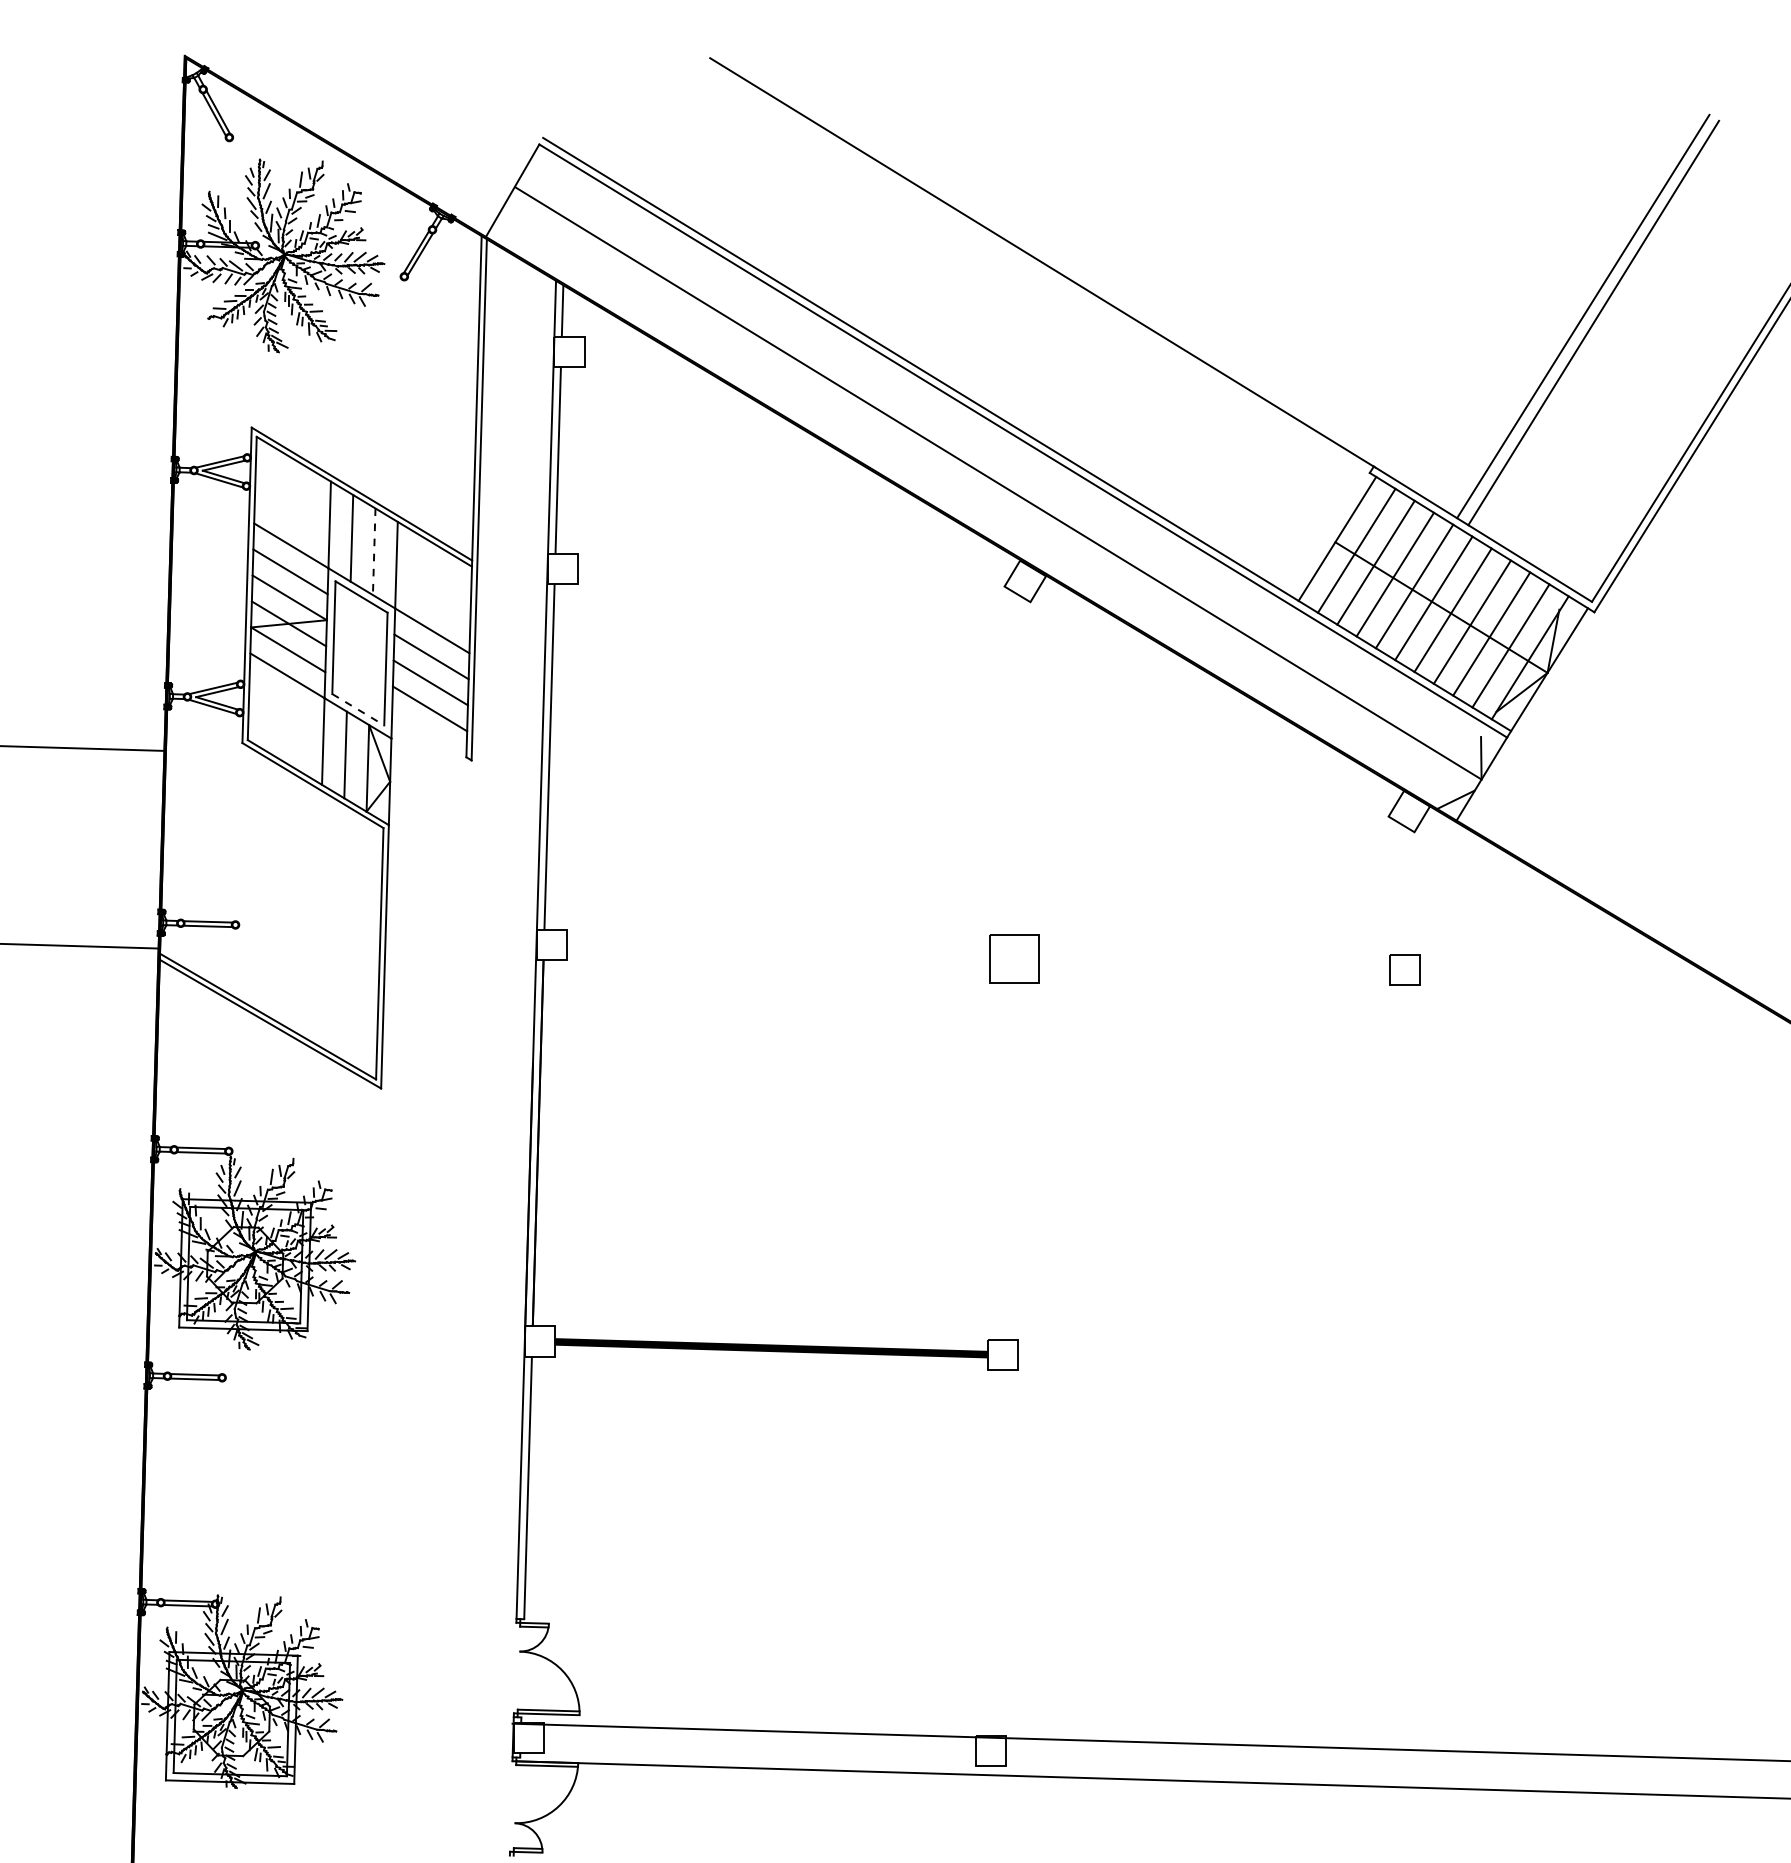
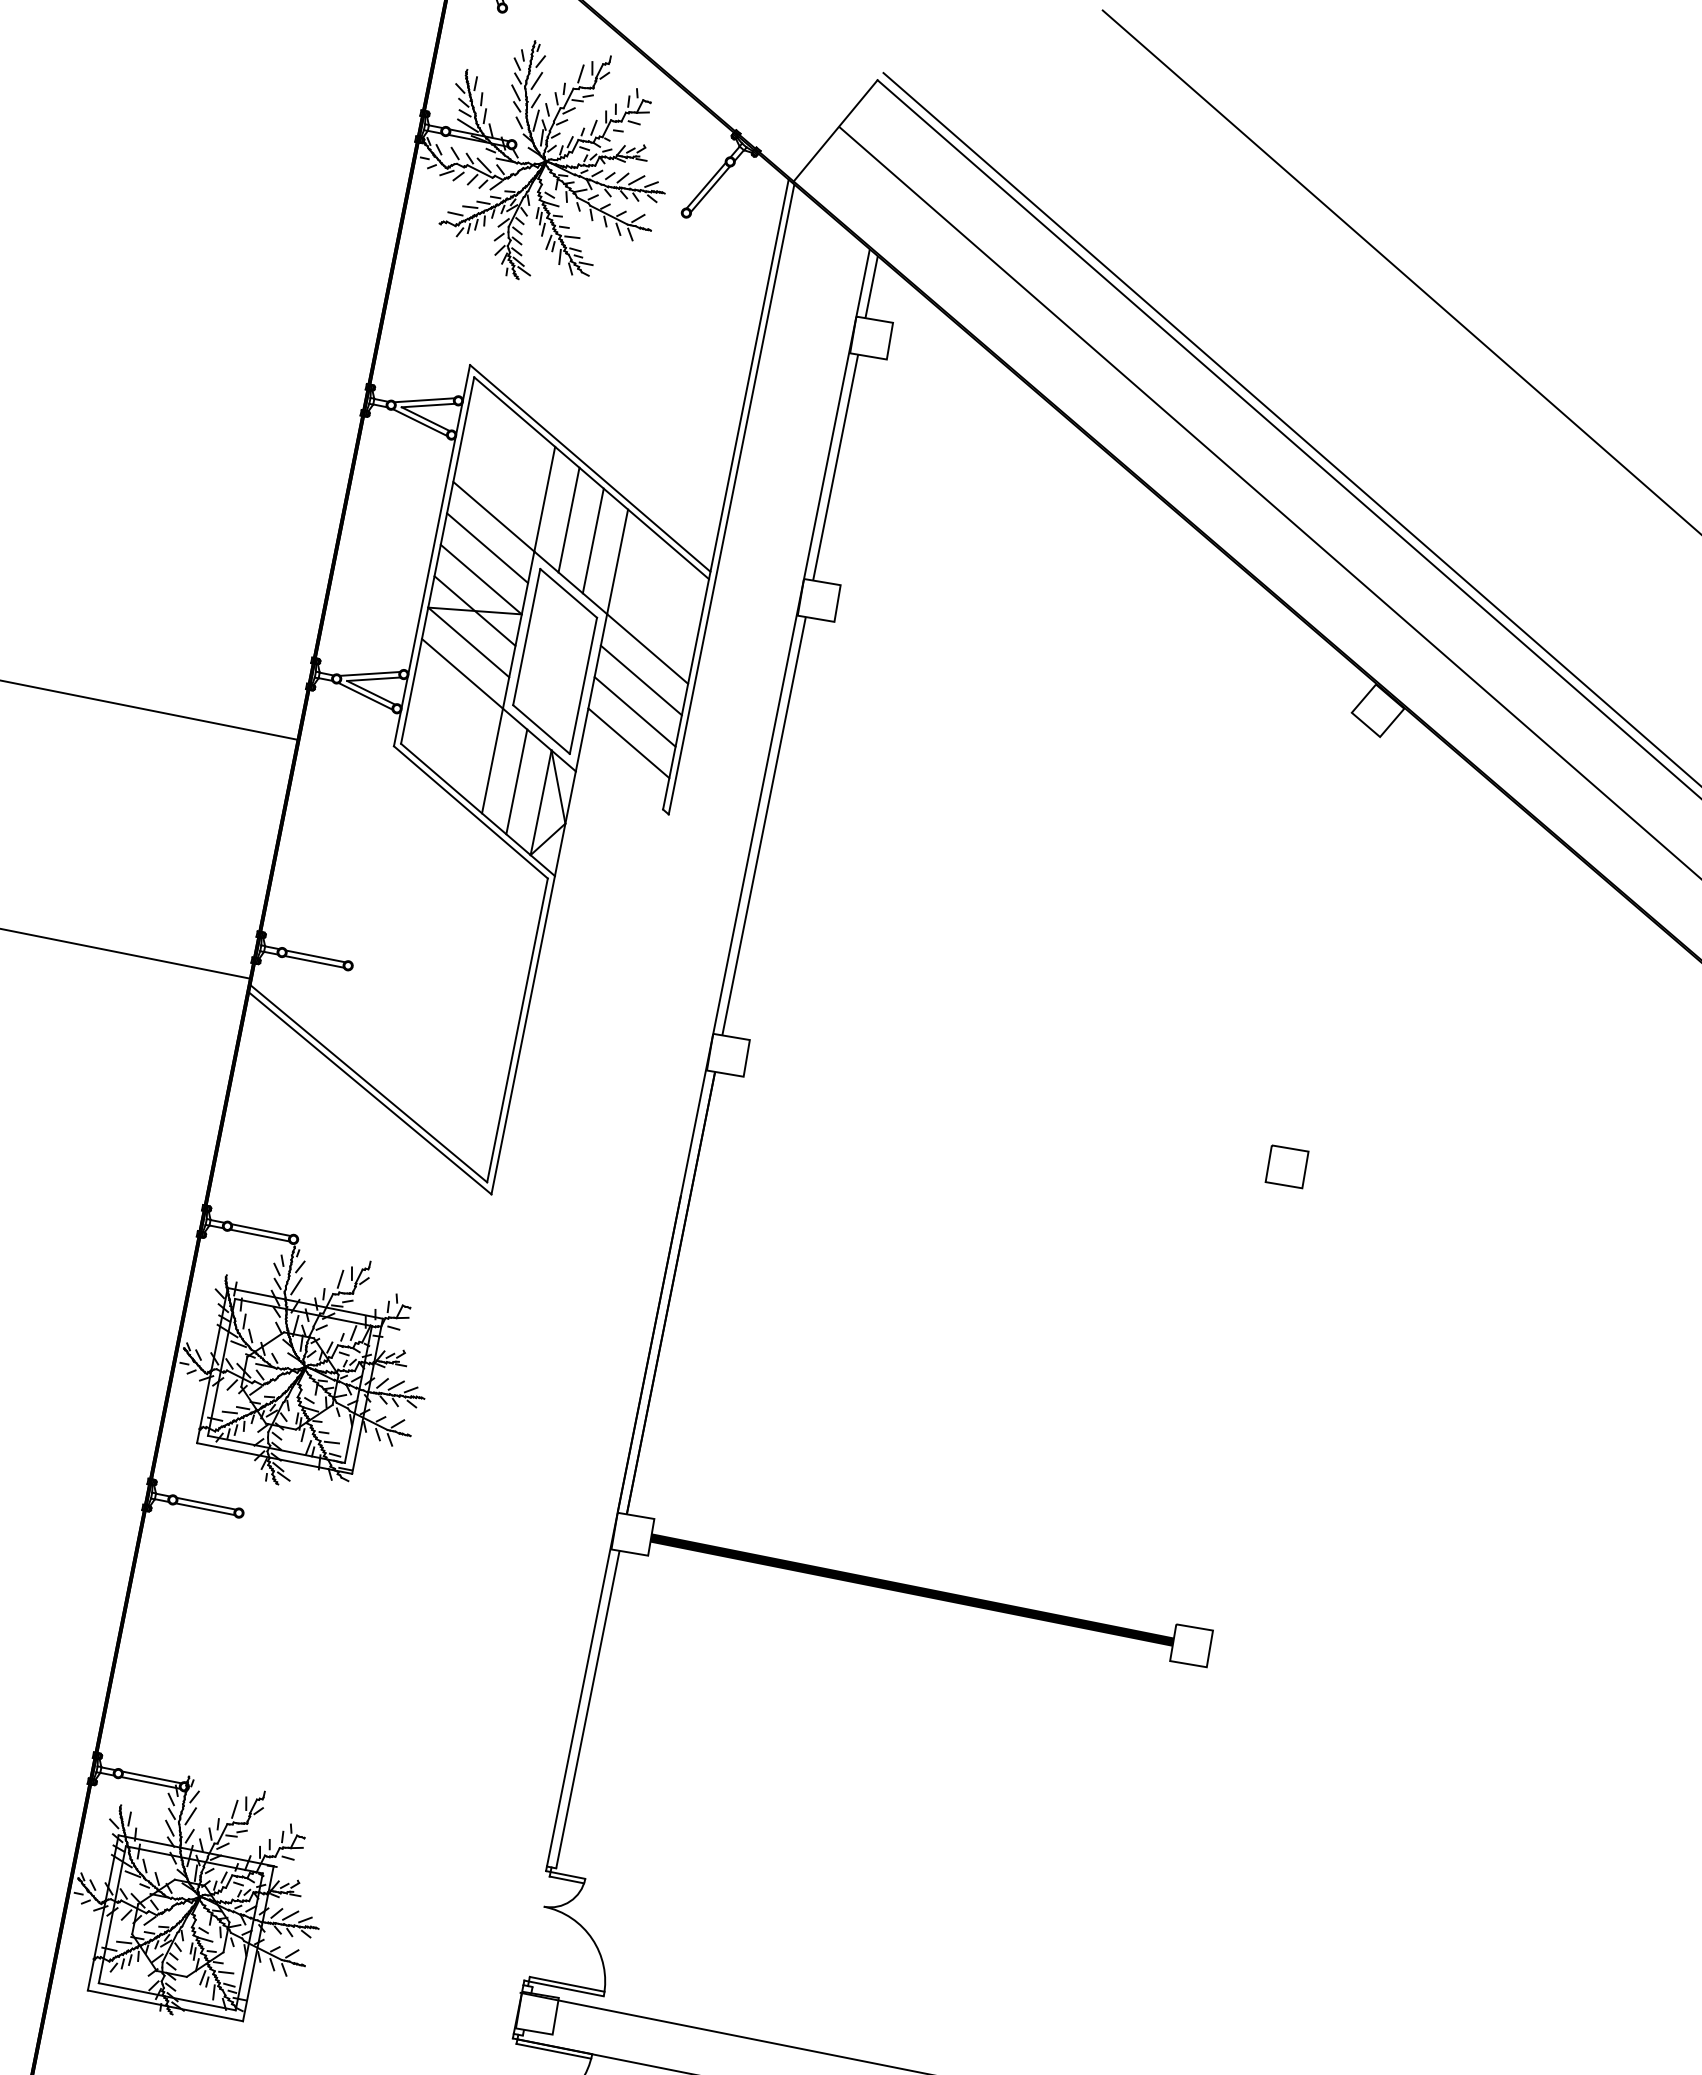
line: (374, 552) -> (593, 541), dashed -> solid
line: (358, 709) -> (541, 729), dashed -> solid
part: (1013, 958) -> (1286, 1166), size x0.62

